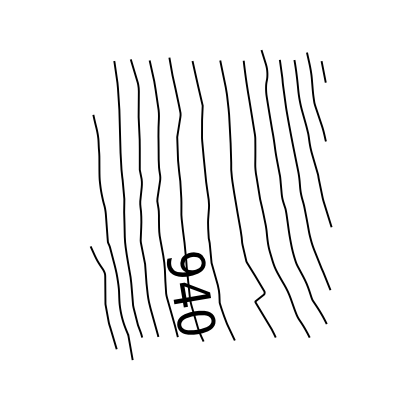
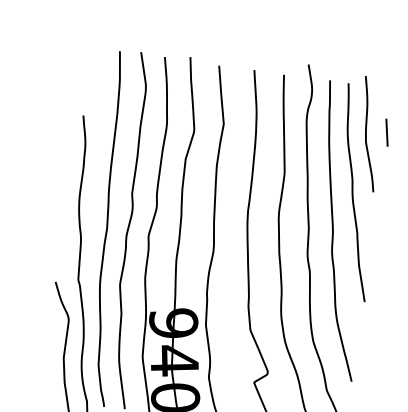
line: (323, 71) -> (386, 132), moved

